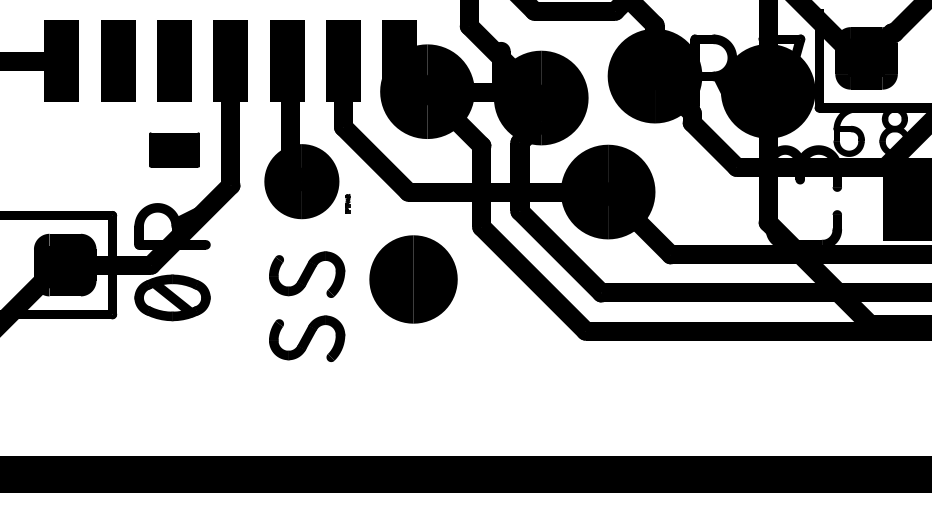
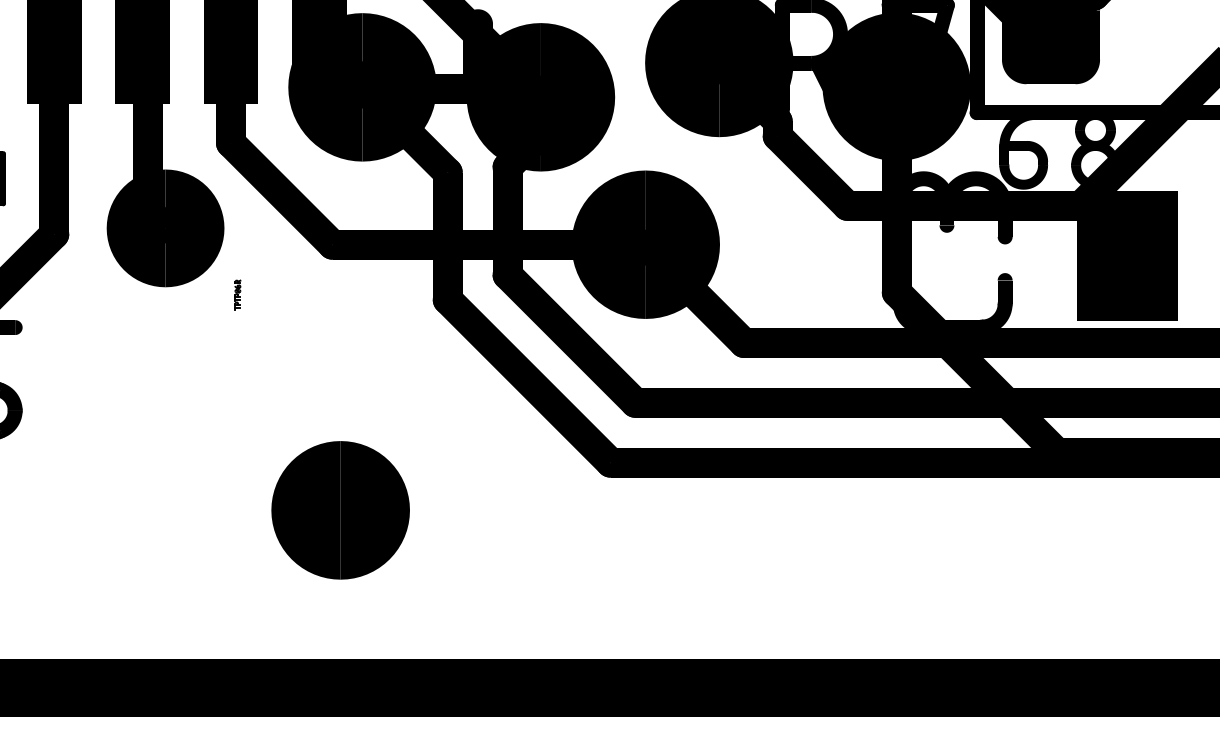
part: (347, 203) -> (237, 294), moved
part: (307, 274) -> (174, 373), removed
part: (413, 279) -> (340, 510), moved
part: (307, 338) -> (174, 474), removed

